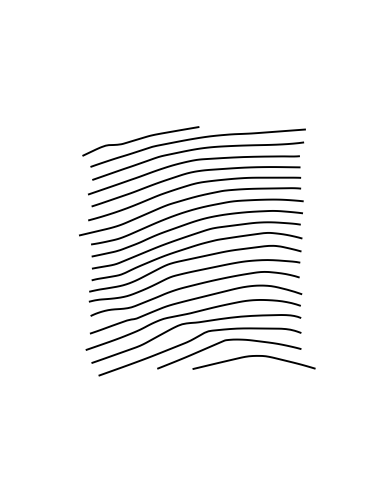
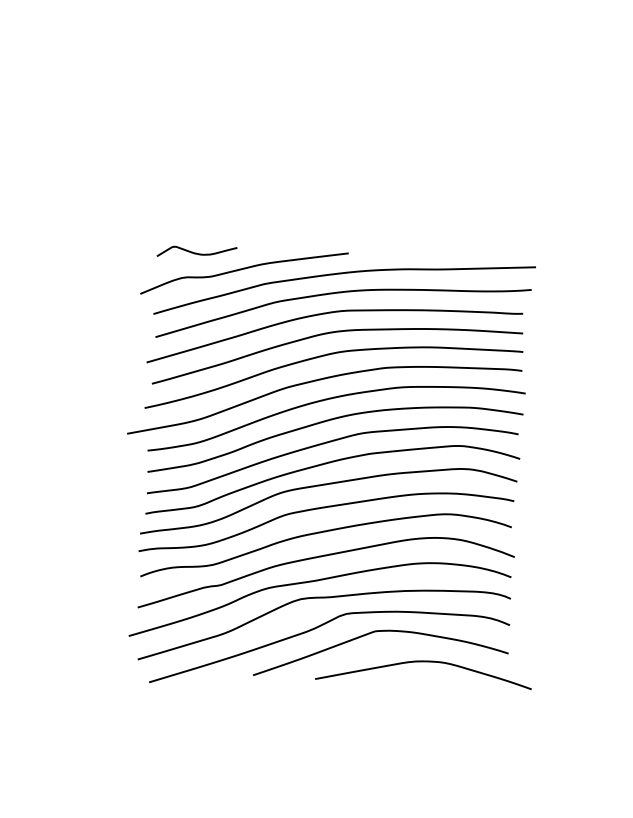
curve: (113, 130) -> (197, 251), added

